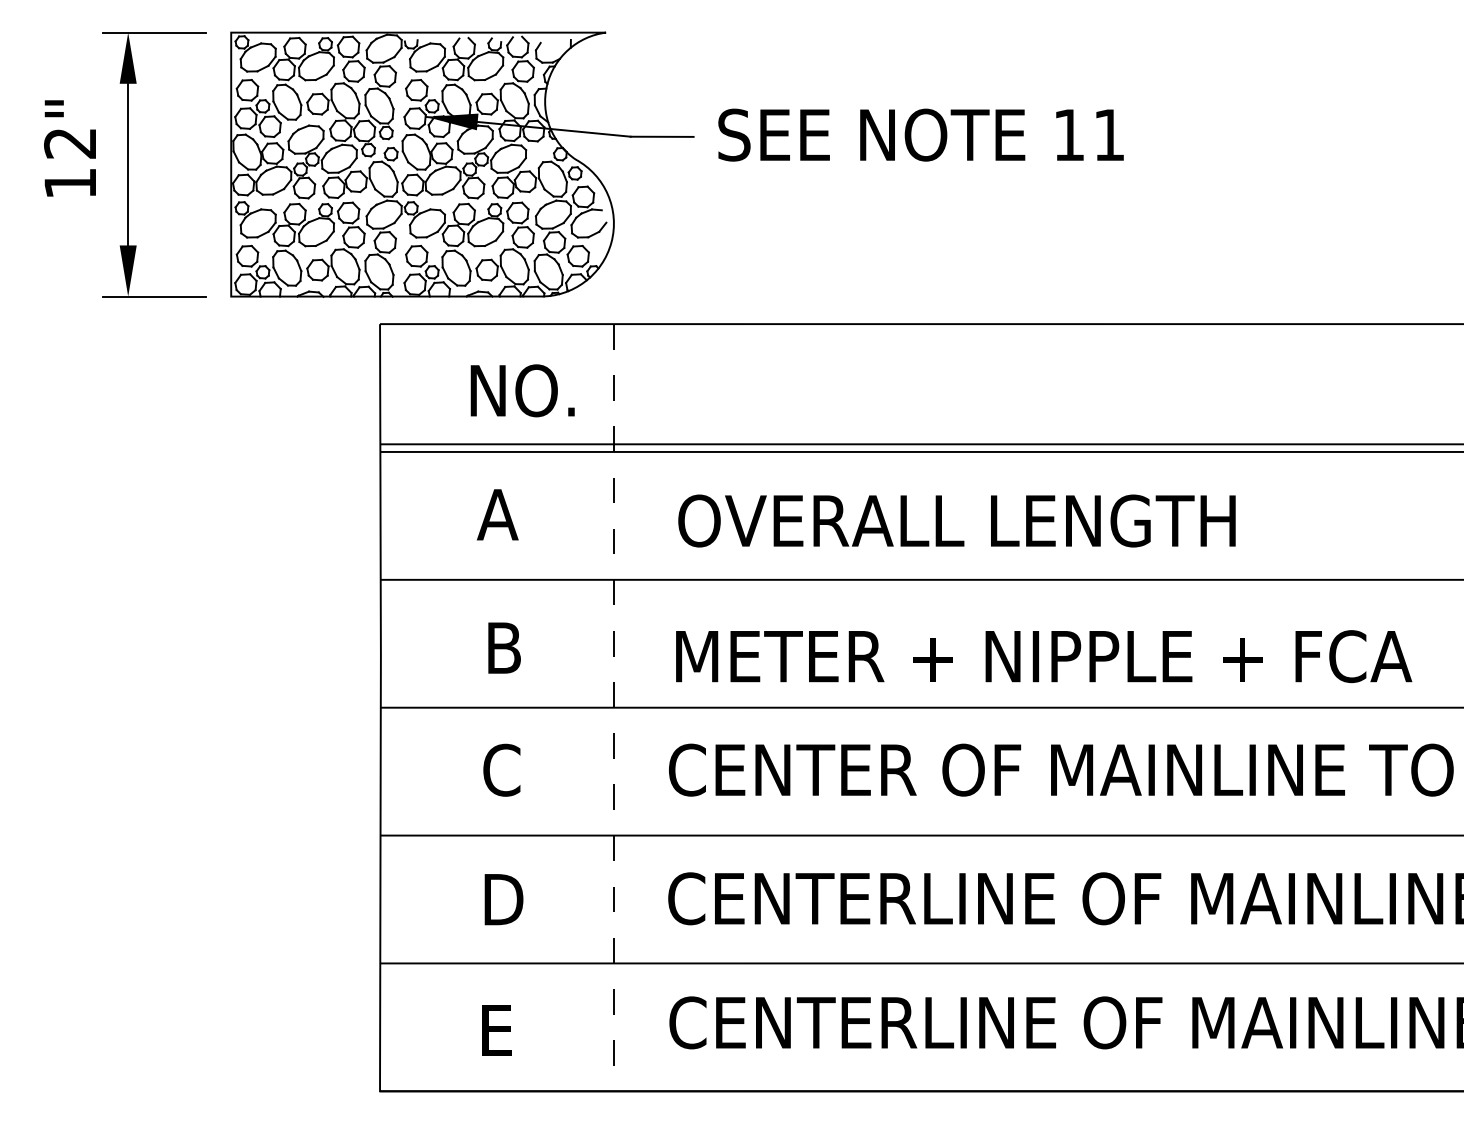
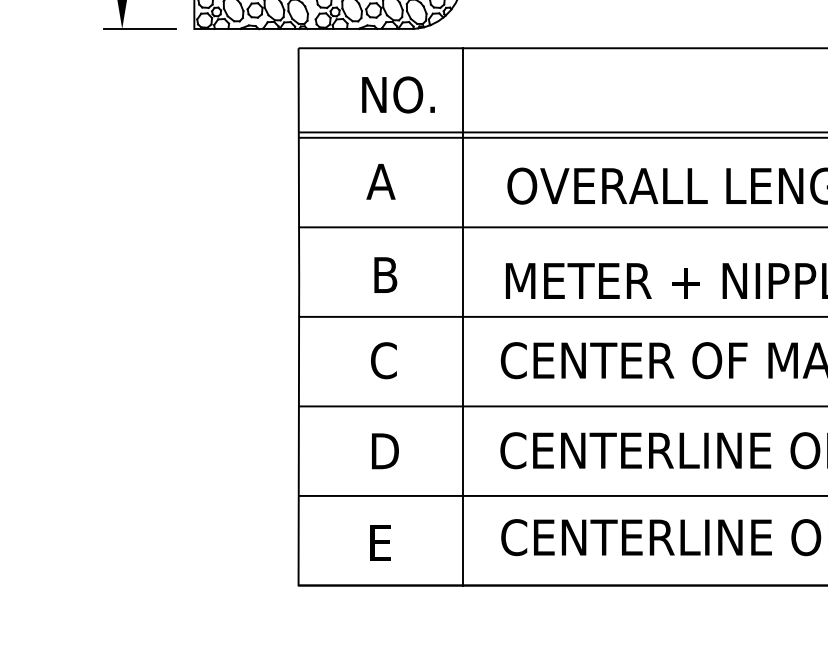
line: (614, 707) -> (462, 316), dashed -> solid

